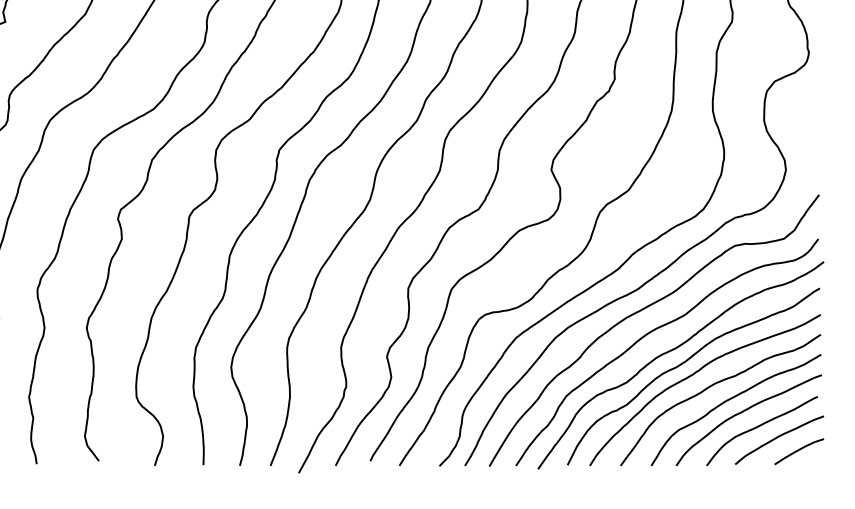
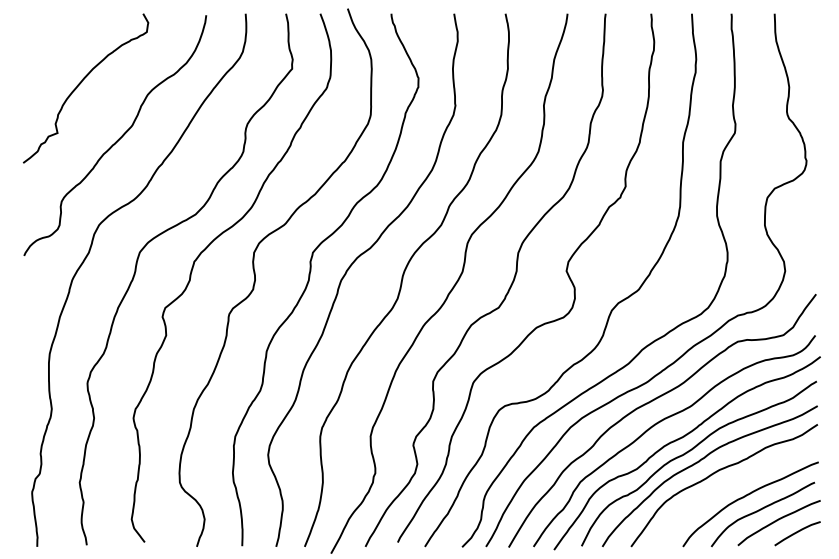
curve: (730, 400) -> (733, 485), removed

